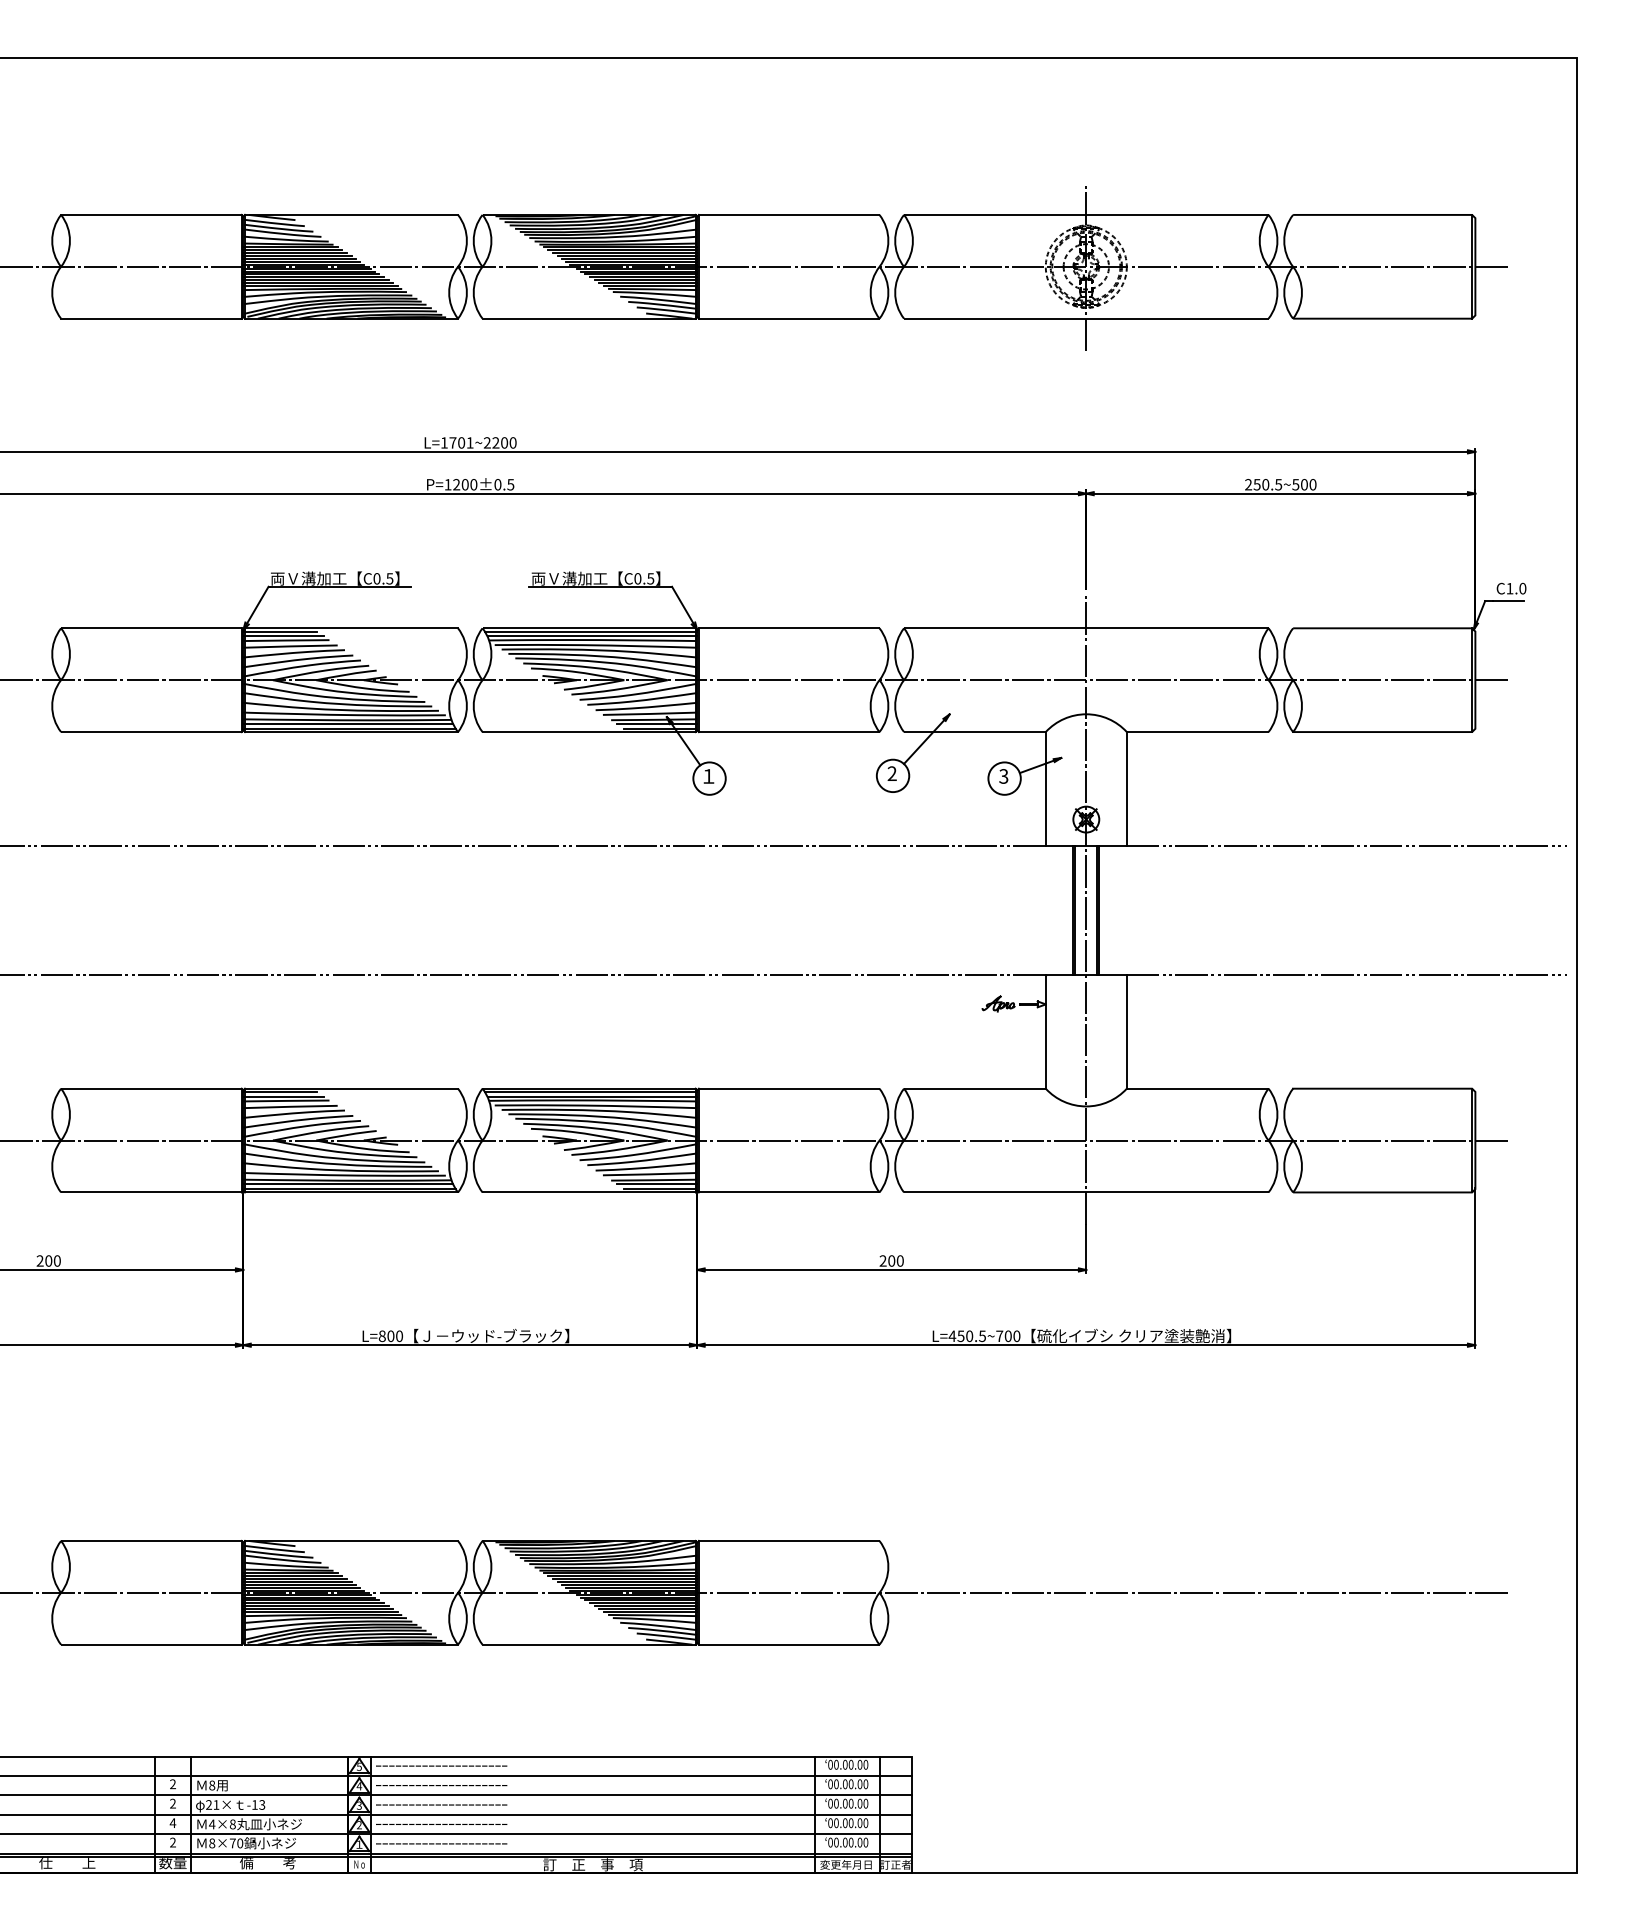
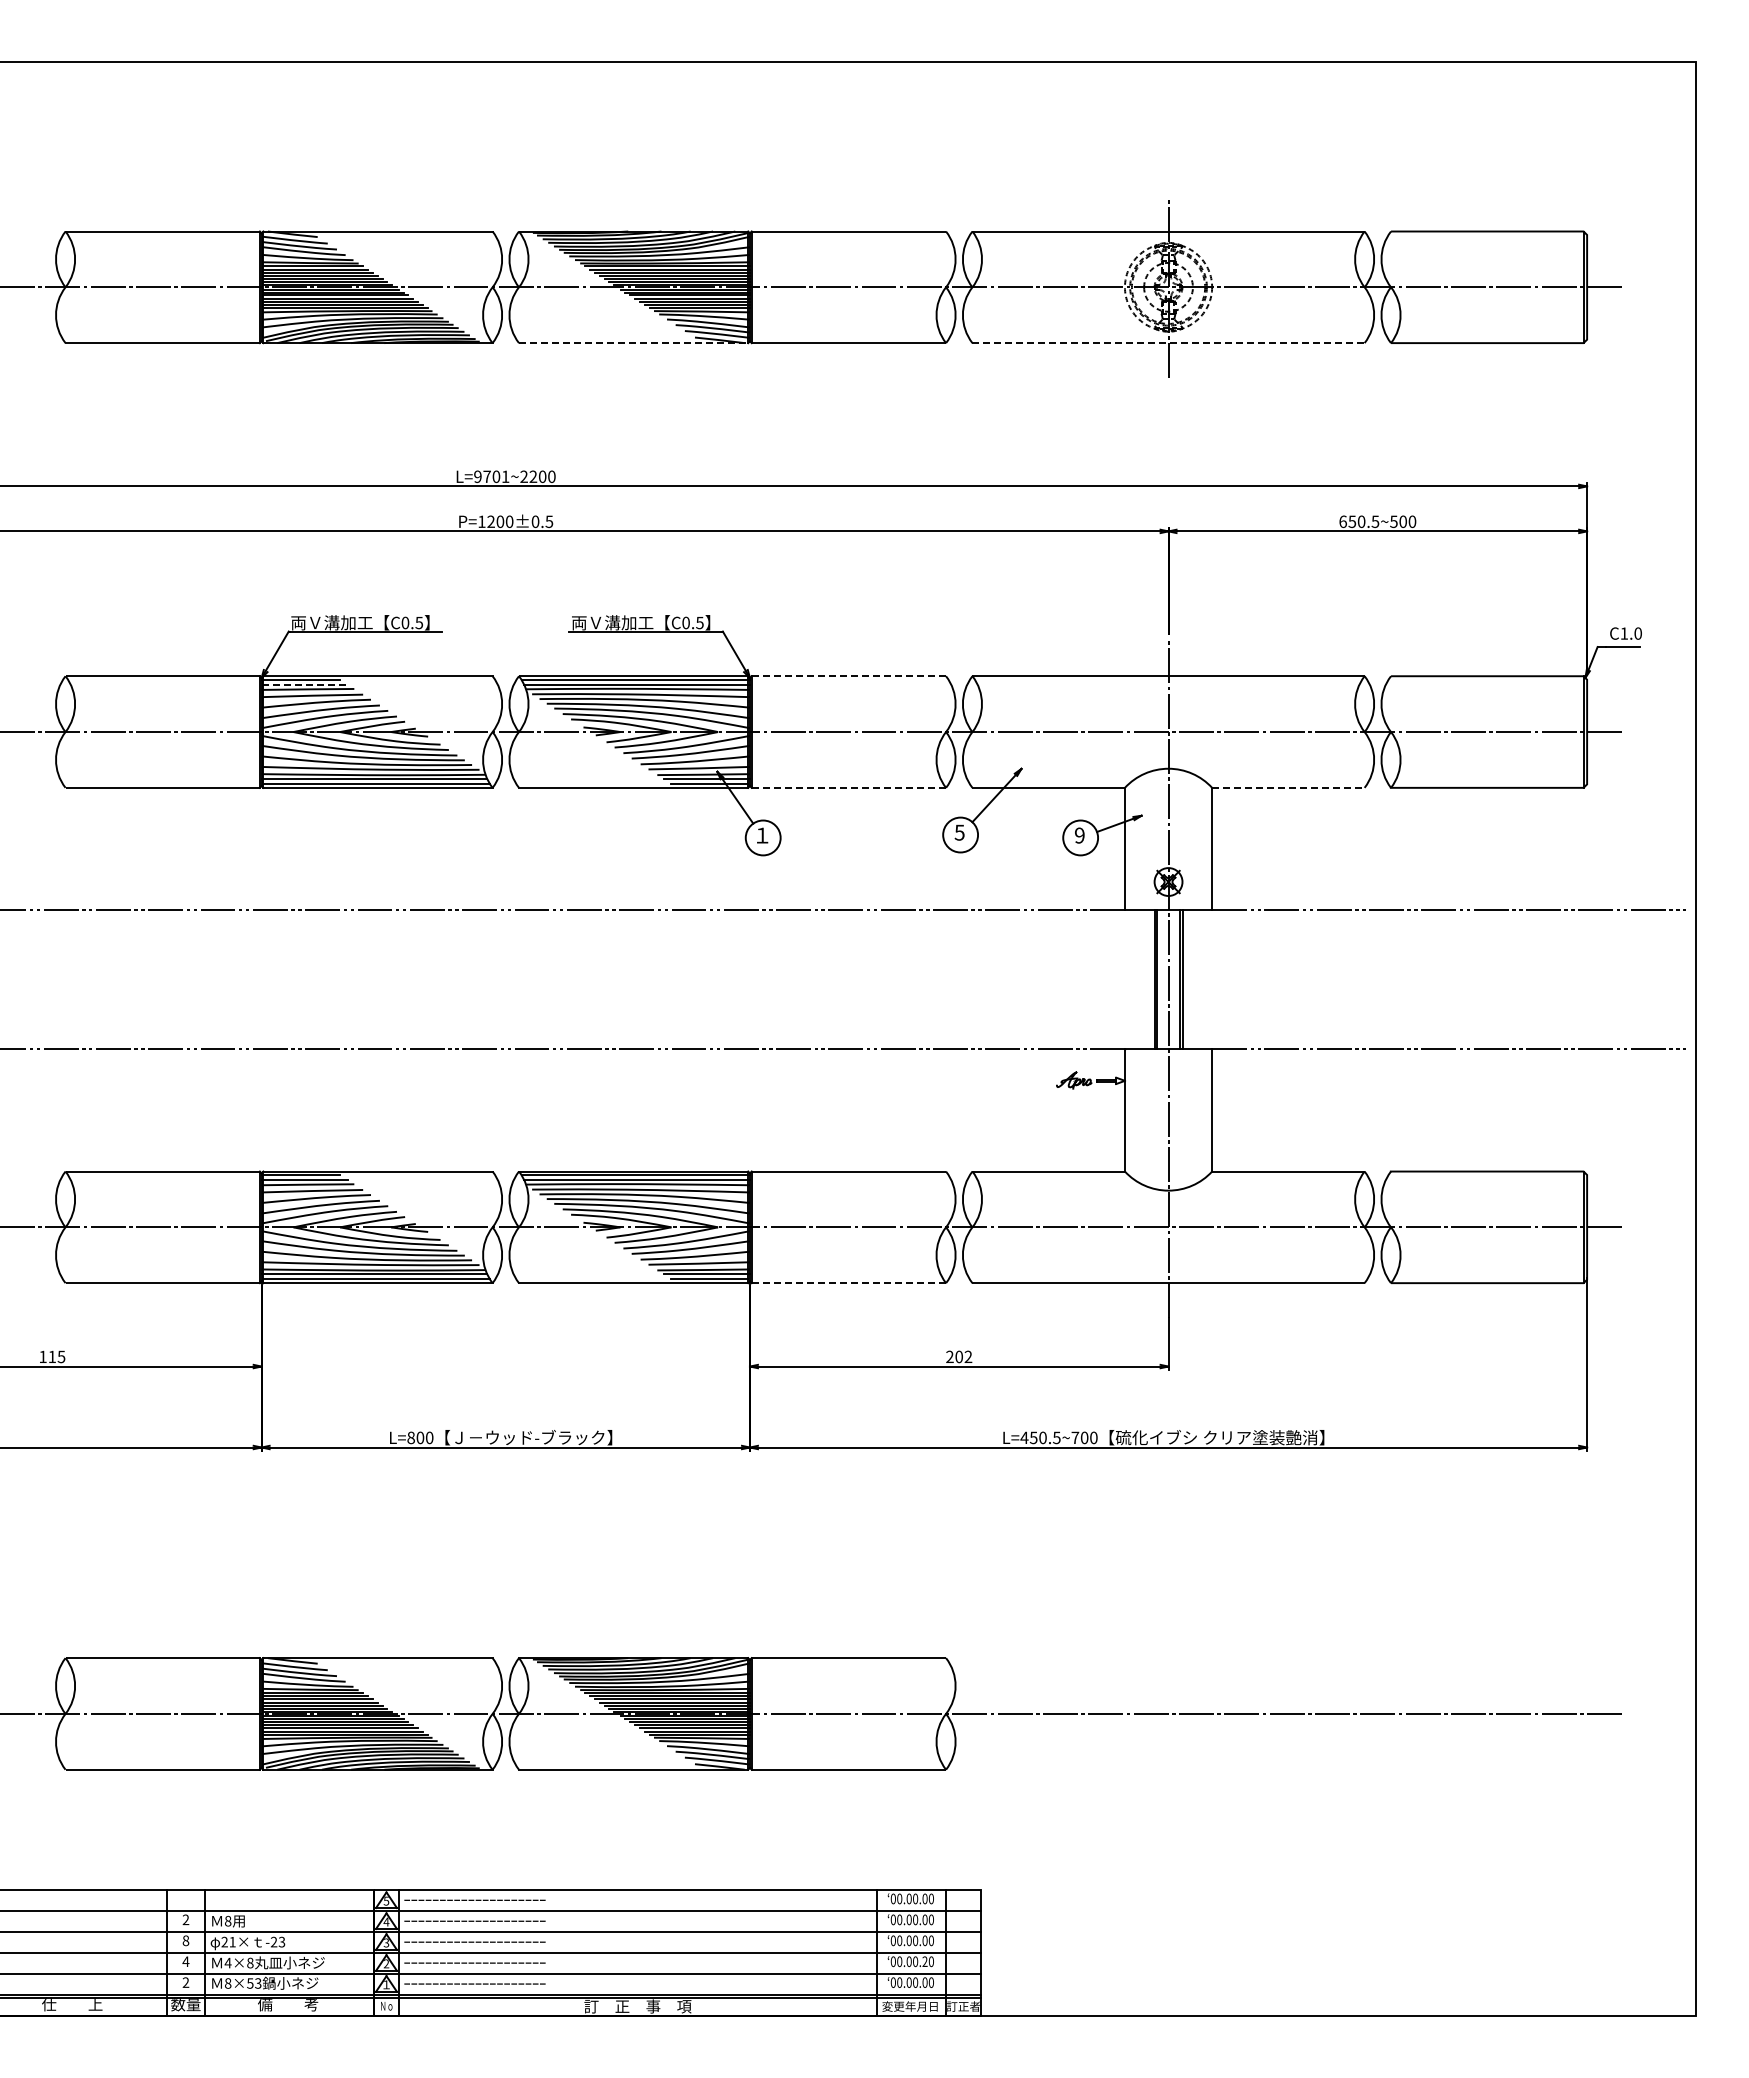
line: (588, 319) -> (633, 343), solid -> dashed
line: (1087, 319) -> (1169, 343), solid -> dashed
text: (443, 442) -> (477, 476), L=1701~2200 -> L=9701~2200
text: (1248, 484) -> (1342, 521), 250.5~500 -> 650.5~500
line: (788, 628) -> (848, 676), solid -> dashed
line: (284, 635) -> (305, 684), solid -> dashed
line: (789, 731) -> (849, 787), solid -> dashed
line: (1197, 731) -> (1288, 787), solid -> dashed
text: (892, 773) -> (959, 832), 2 -> 5
text: (1003, 776) -> (1079, 835), 3 -> 9
line: (789, 1192) -> (849, 1283), solid -> dashed
text: (48, 1260) -> (52, 1356), 200 -> 115
text: (900, 1260) -> (968, 1356), 200 -> 202
text: (172, 1803) -> (185, 1940), 2 -> 8
text: (255, 1804) -> (274, 1941), -13 -> -23
text: (859, 1822) -> (924, 1961), 00.00.00 -> 00.00.20
text: (236, 1843) -> (254, 1983), 8×70 -> 8×53

